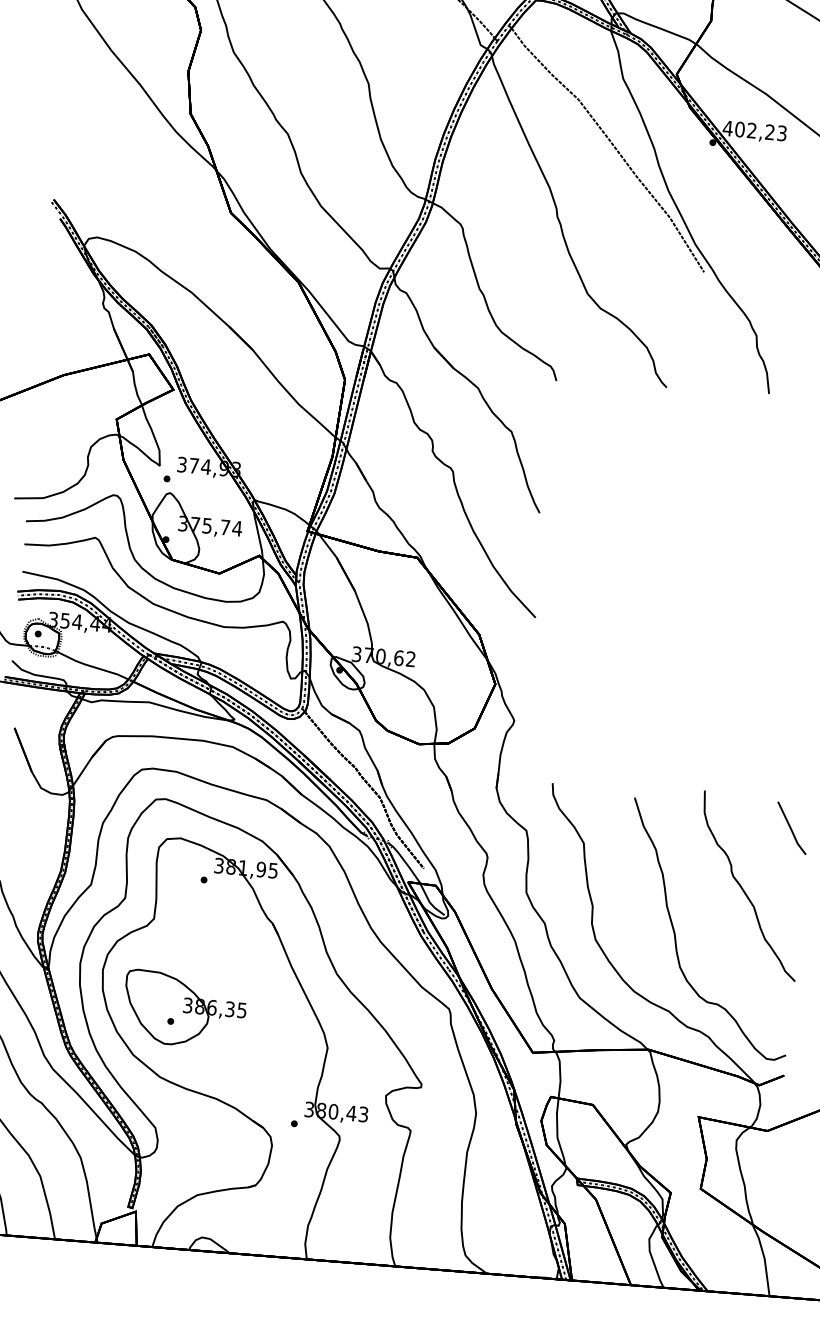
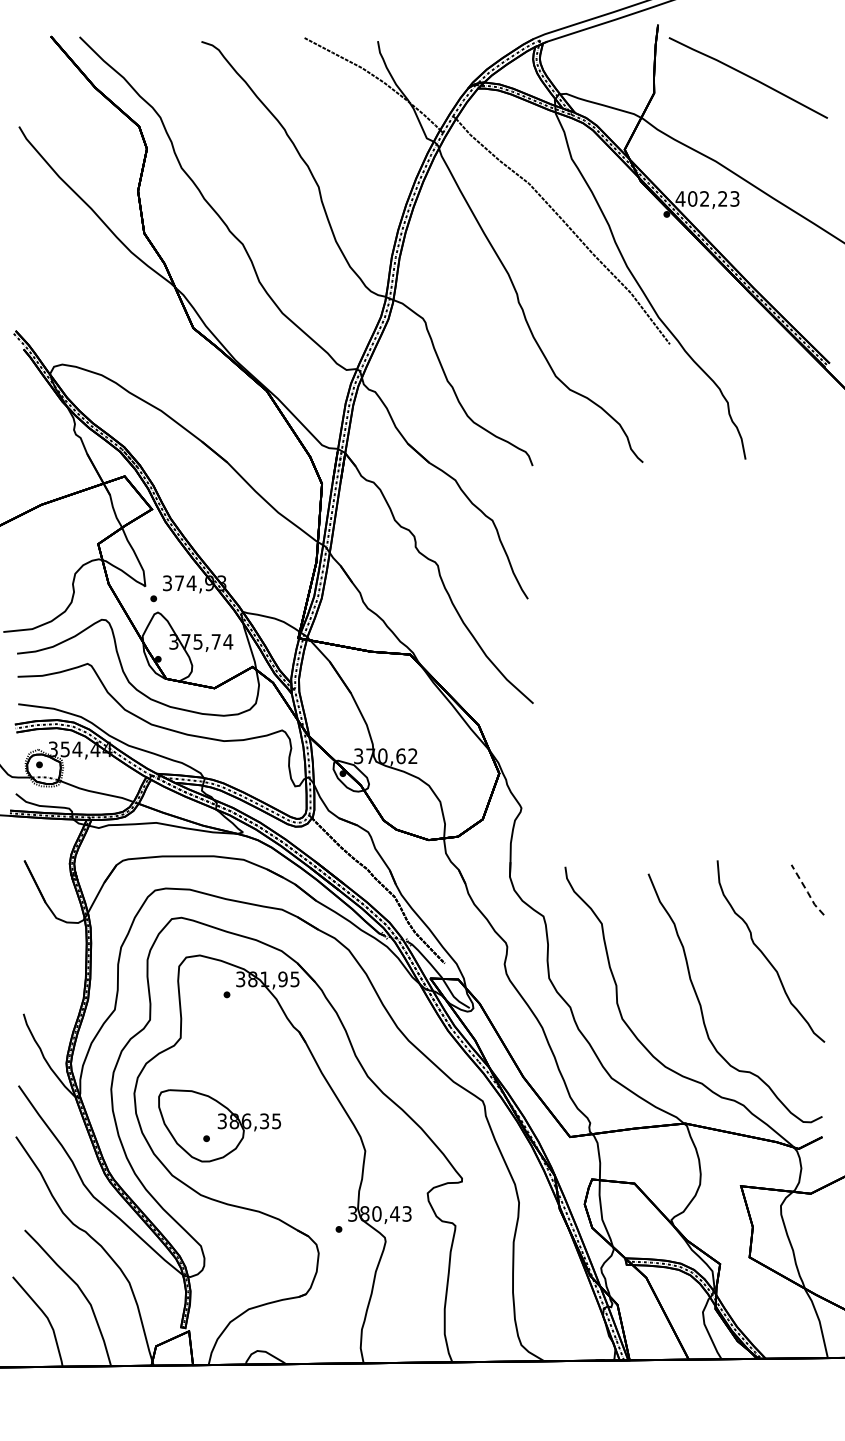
line: (791, 829) -> (807, 891), solid -> dashed

